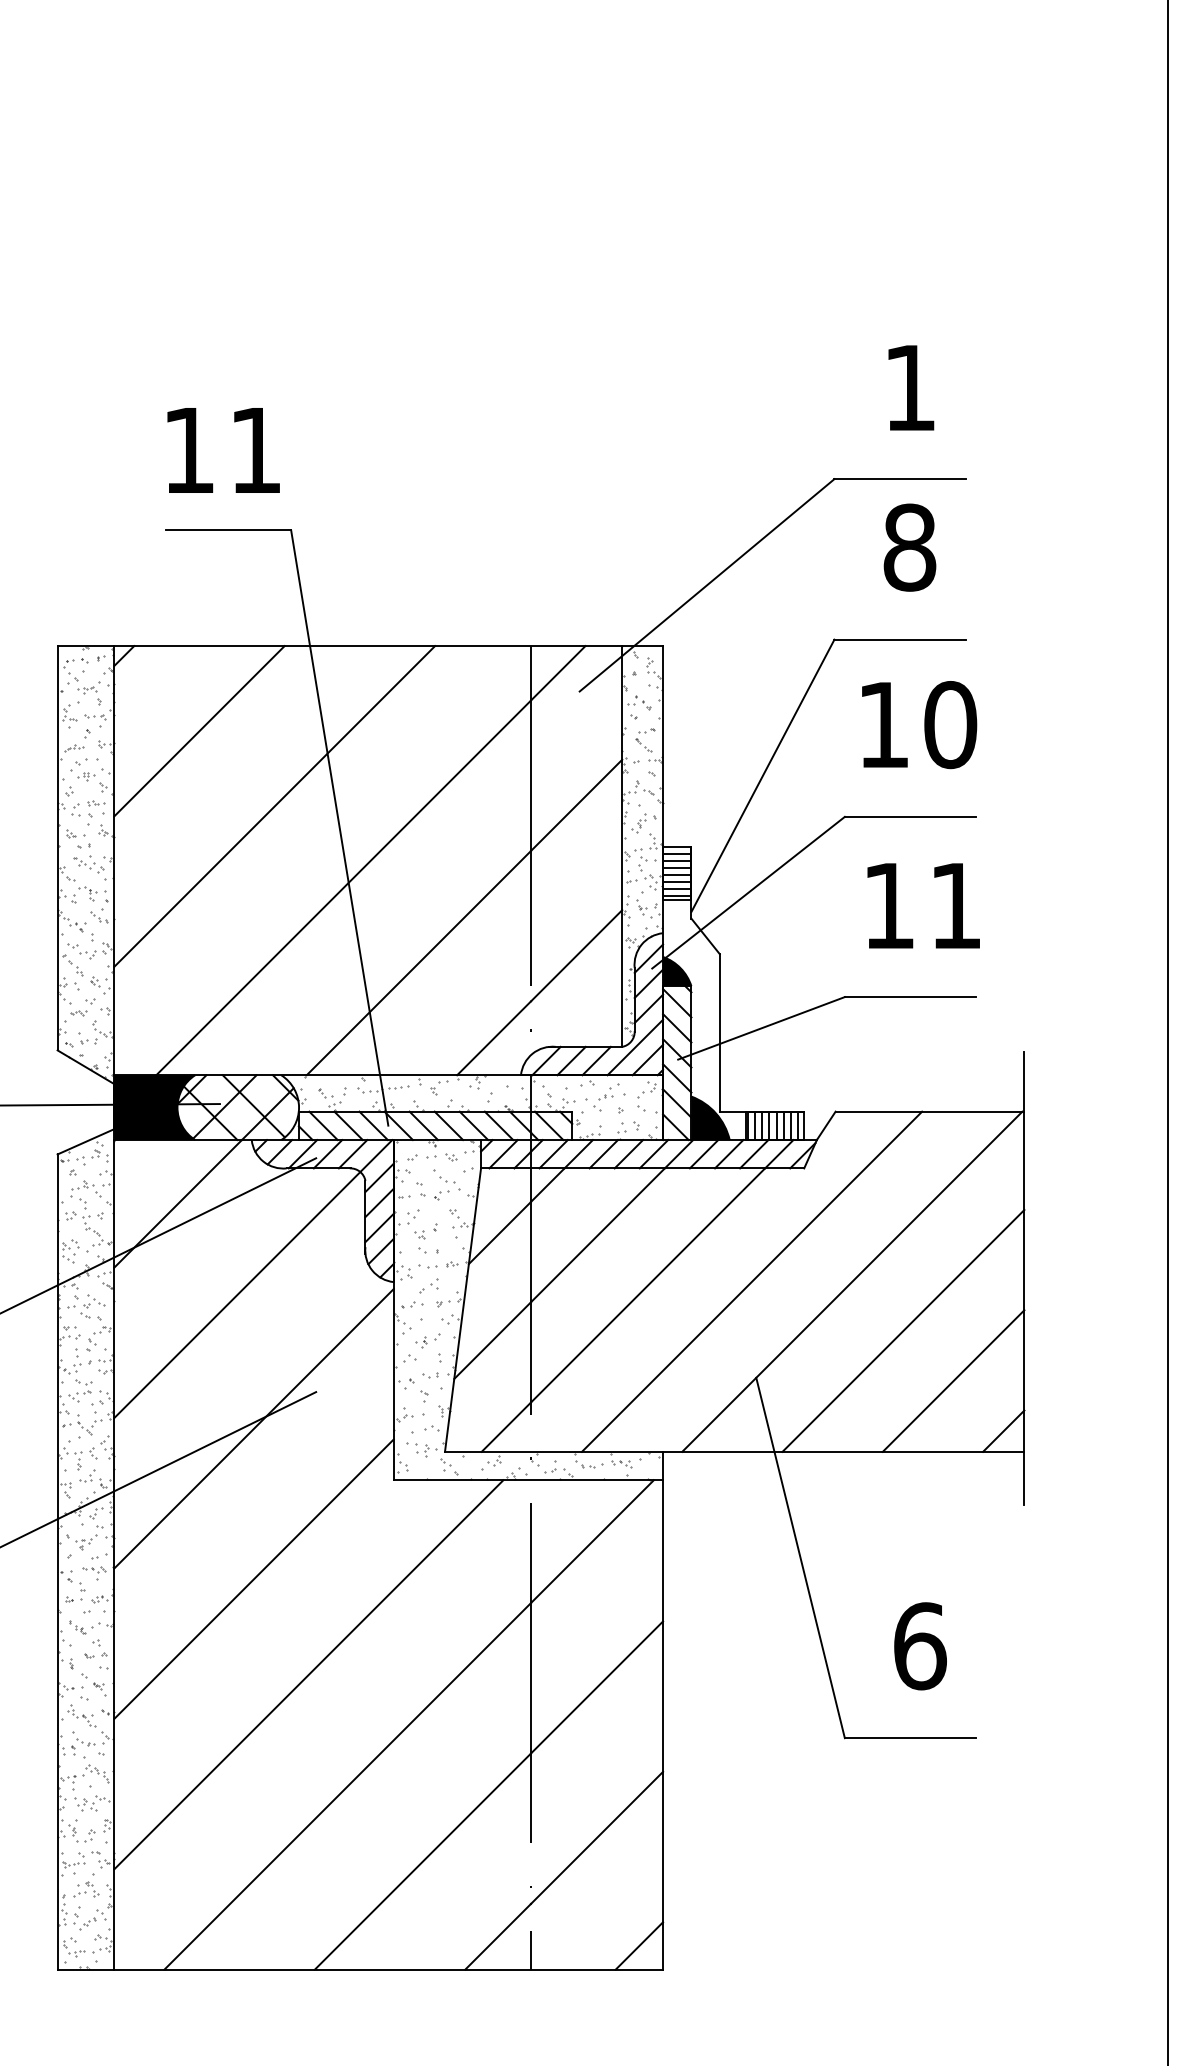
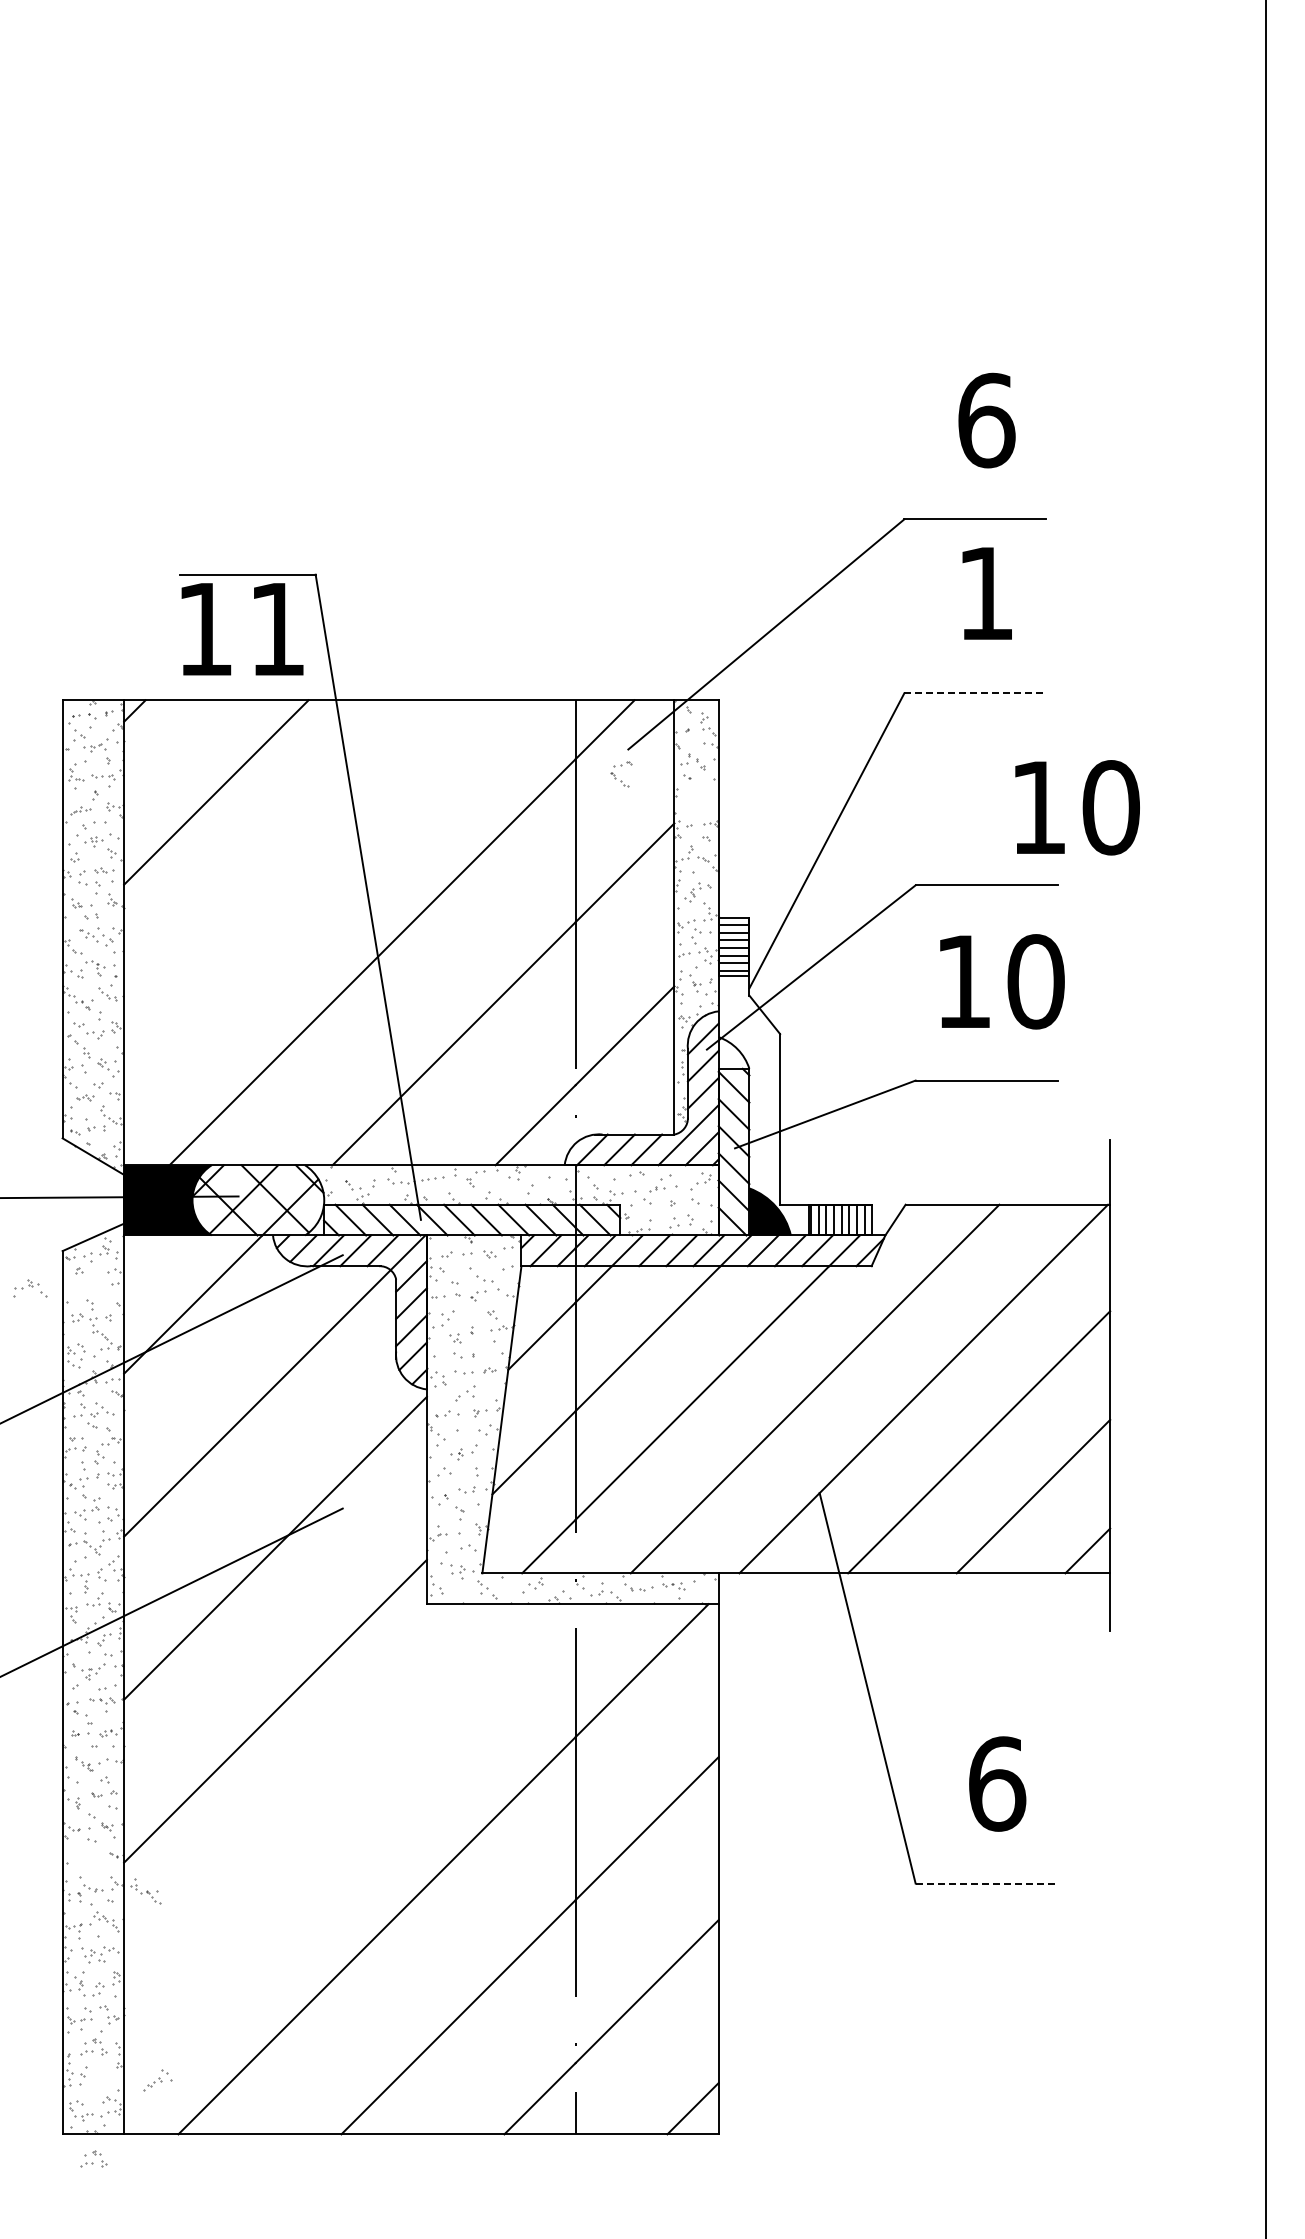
text: (910, 387) -> (986, 420), 1 -> 6
text: (223, 450) -> (242, 629), moved
text: (909, 547) -> (985, 593), 8 -> 1
line: (900, 639) -> (975, 693), solid -> dashed
text: (919, 724) -> (1077, 807), moved
part: (645, 740) -> (621, 774), moved
line: (274, 805) -> (297, 873), removed
text: (955, 905) -> (1035, 981), 11 -> 10
fill: (676, 971) -> (733, 1052), removed
part: (86, 1188) -> (30, 1288), moved
line: (308, 1674) -> (334, 1814), removed
part: (81, 1715) -> (145, 1891), moved
line: (911, 1738) -> (987, 1883), solid -> dashed
part: (92, 1919) -> (157, 2080), moved
part: (86, 1991) -> (93, 2158), added

